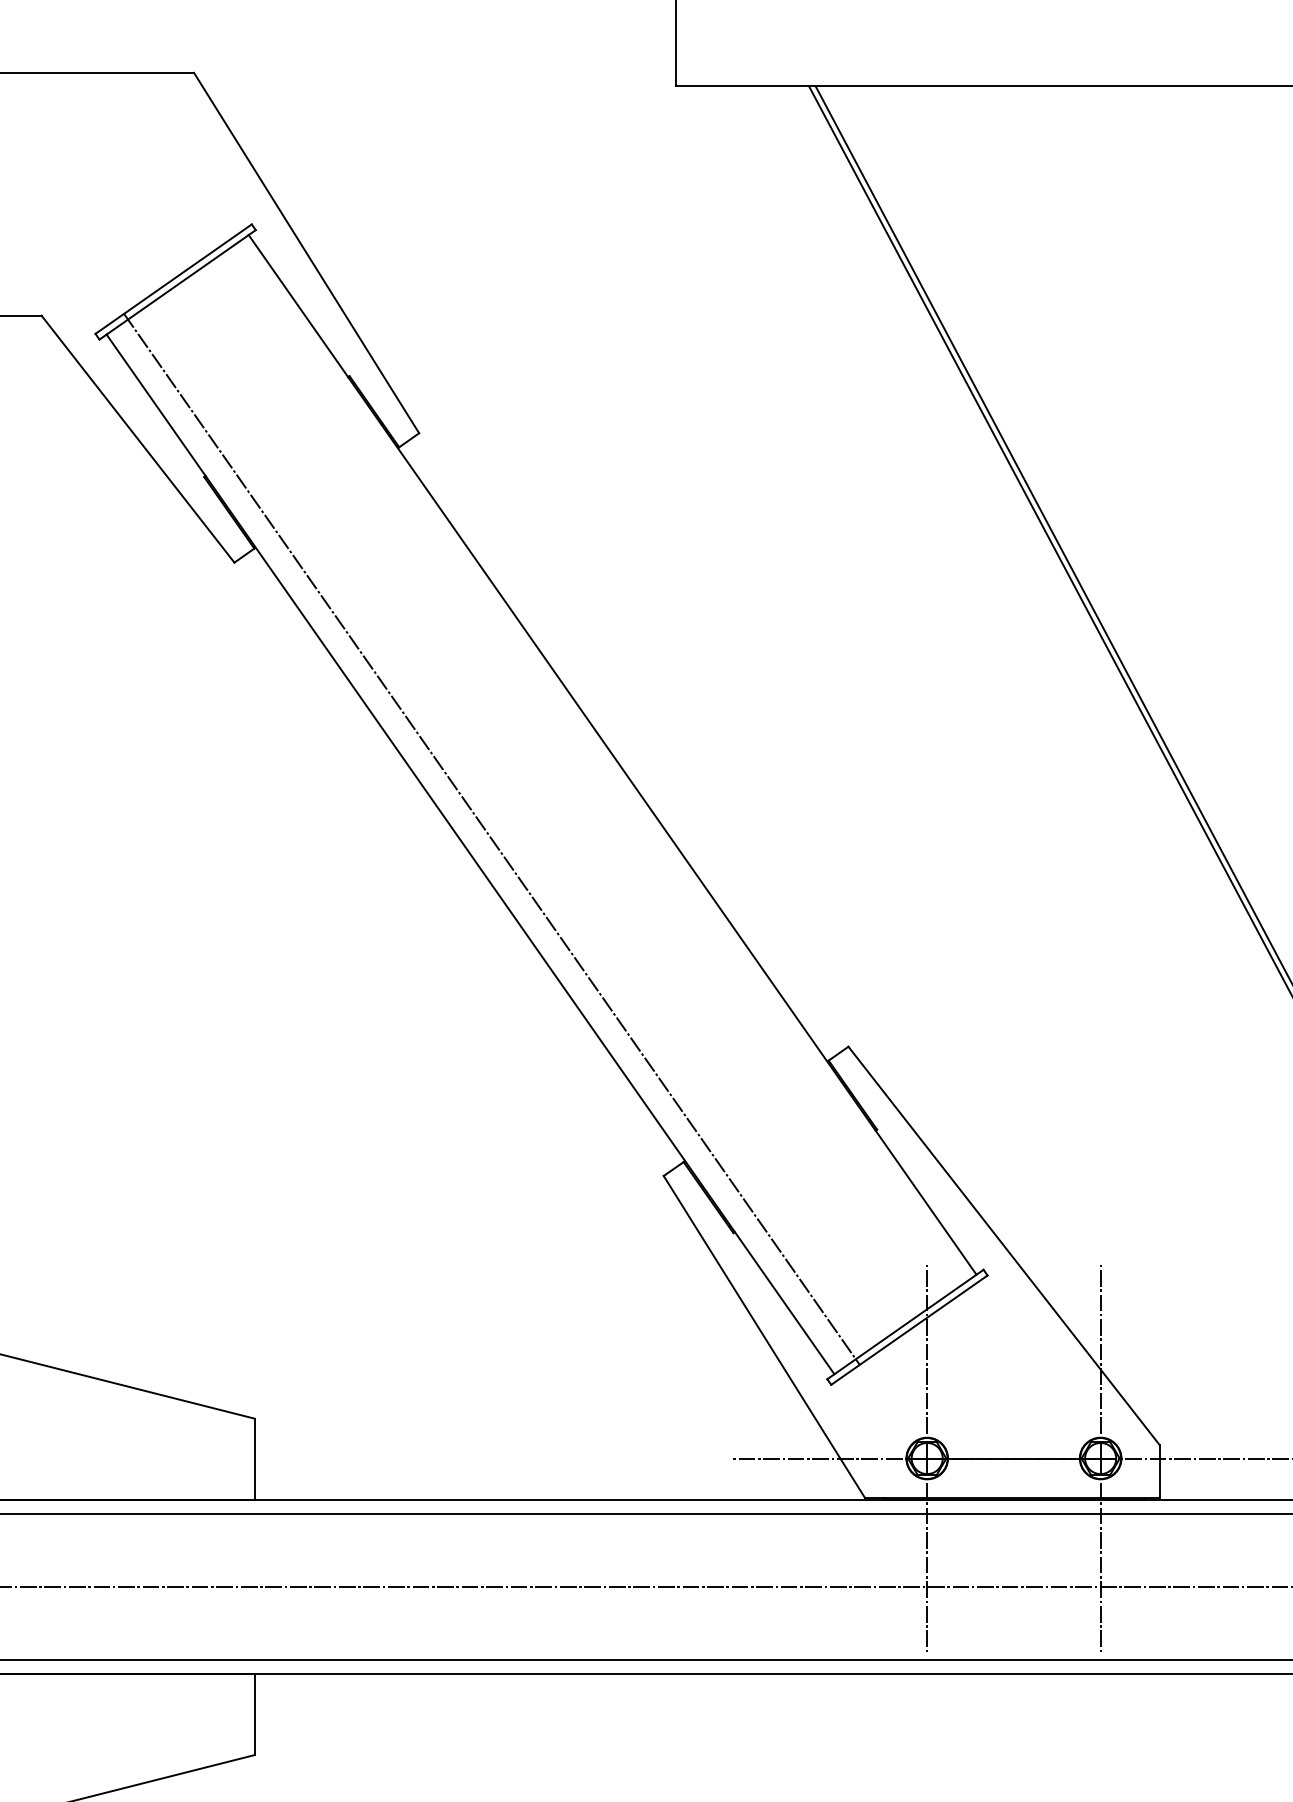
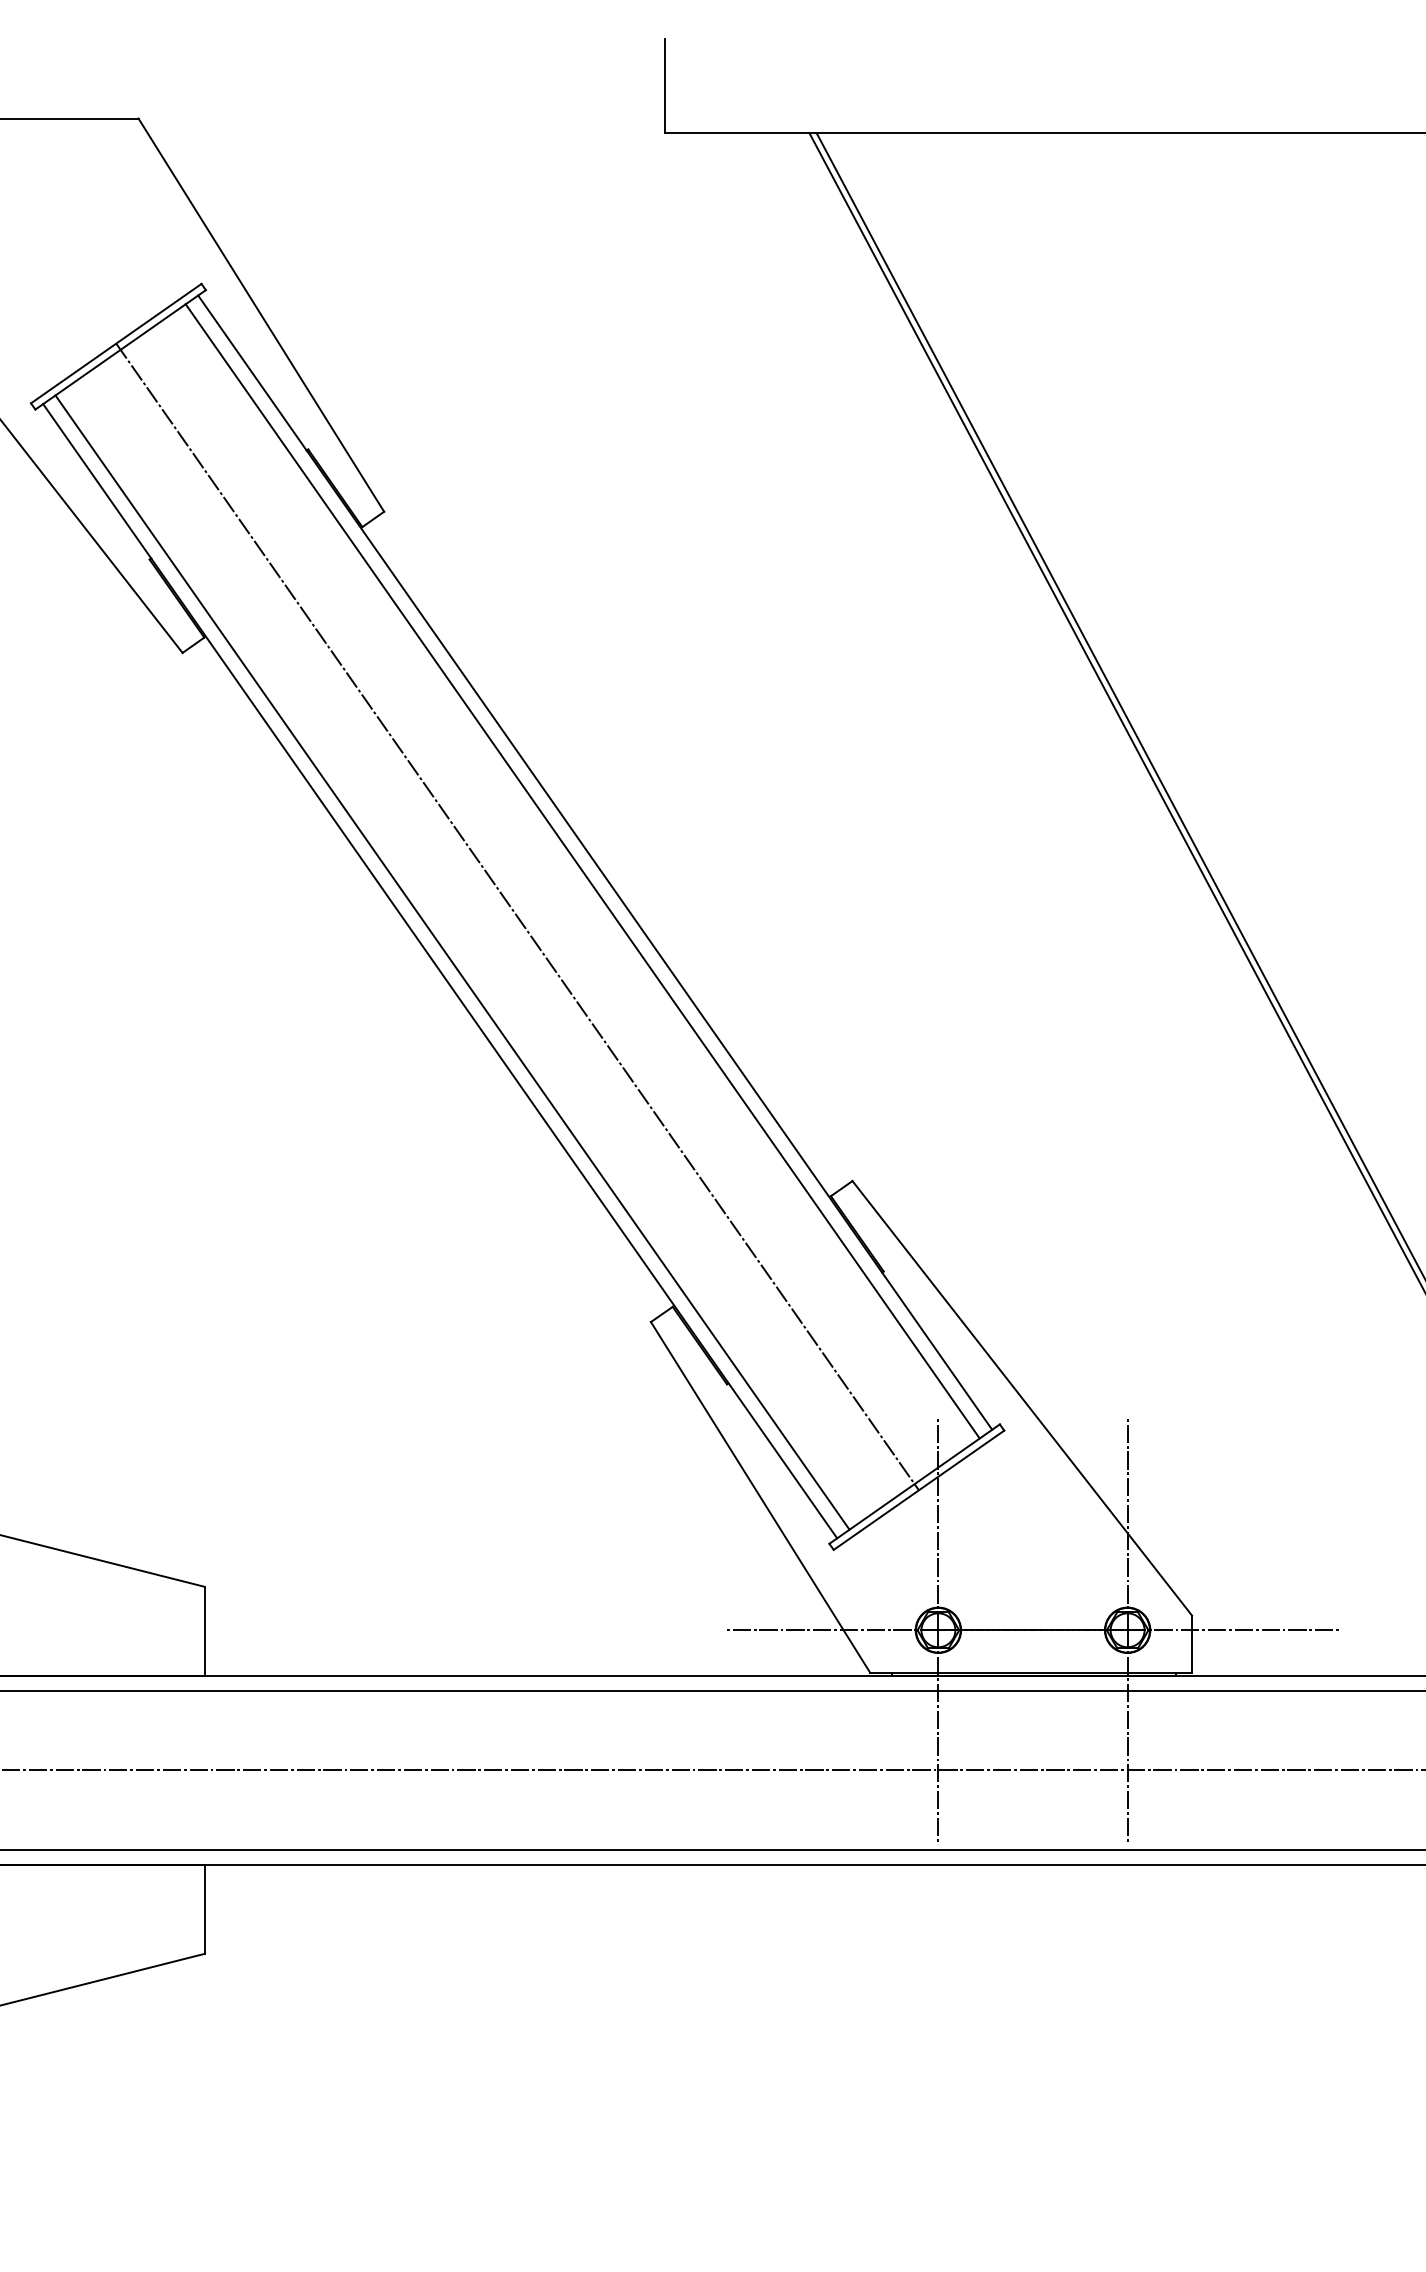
line: (600, 763) -> (582, 871), added
line: (491, 839) -> (517, 916), moved
line: (481, 846) -> (452, 962), added

